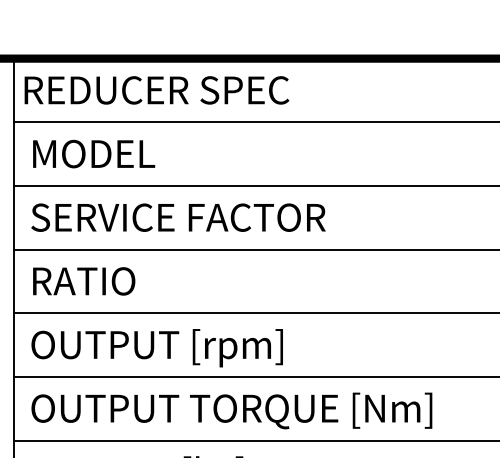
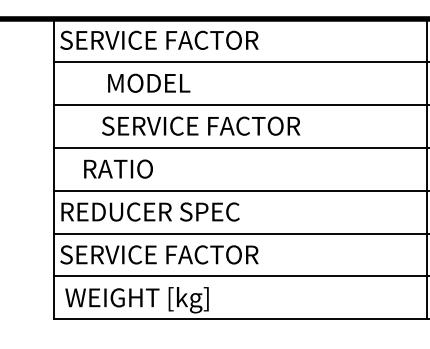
text: (170, 89) -> (159, 39), REDUCER SPEC -> SERVICE FACTOR
text: (94, 152) -> (149, 82), moved
text: (179, 216) -> (201, 125), moved
text: (84, 280) -> (118, 168), moved
text: (156, 348) -> (150, 214), OUTPUT [rpm] -> REDUCER SPEC
text: (228, 410) -> (198, 256), OUTPUT TORQUE [Nm] -> SERVICE FACTOR

